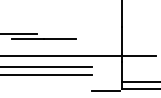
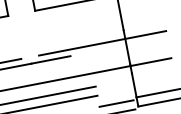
line: (103, 33) -> (102, 42), added
line: (105, 83) -> (116, 103), added

